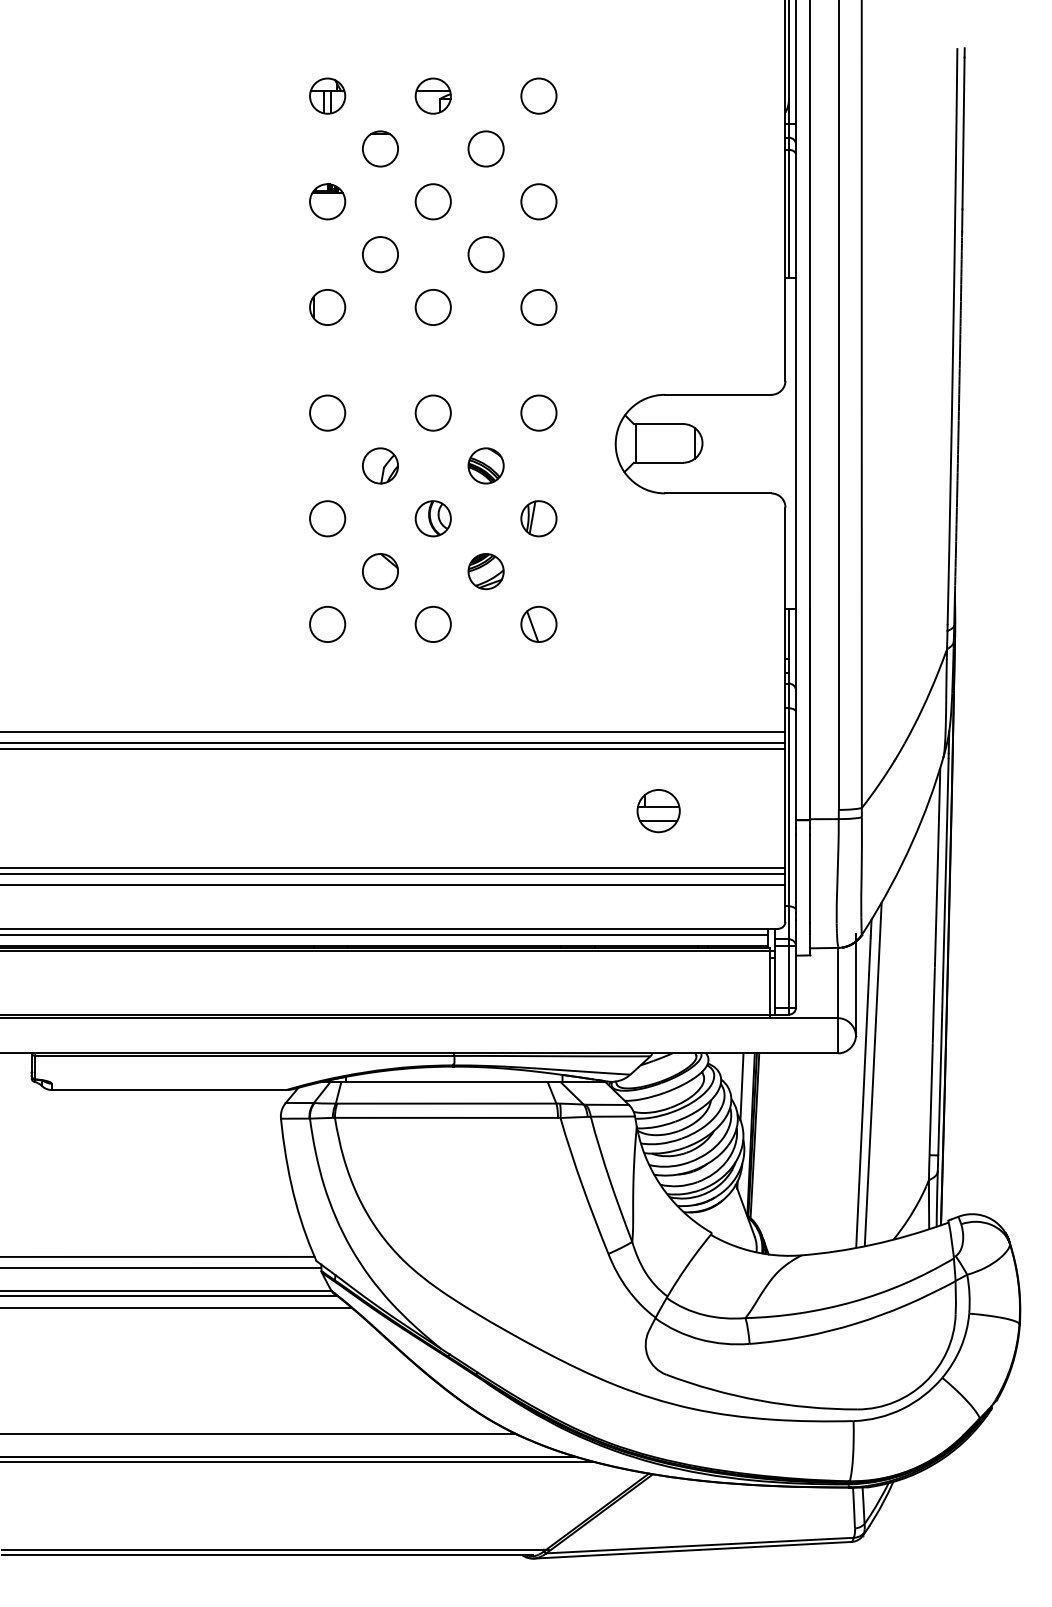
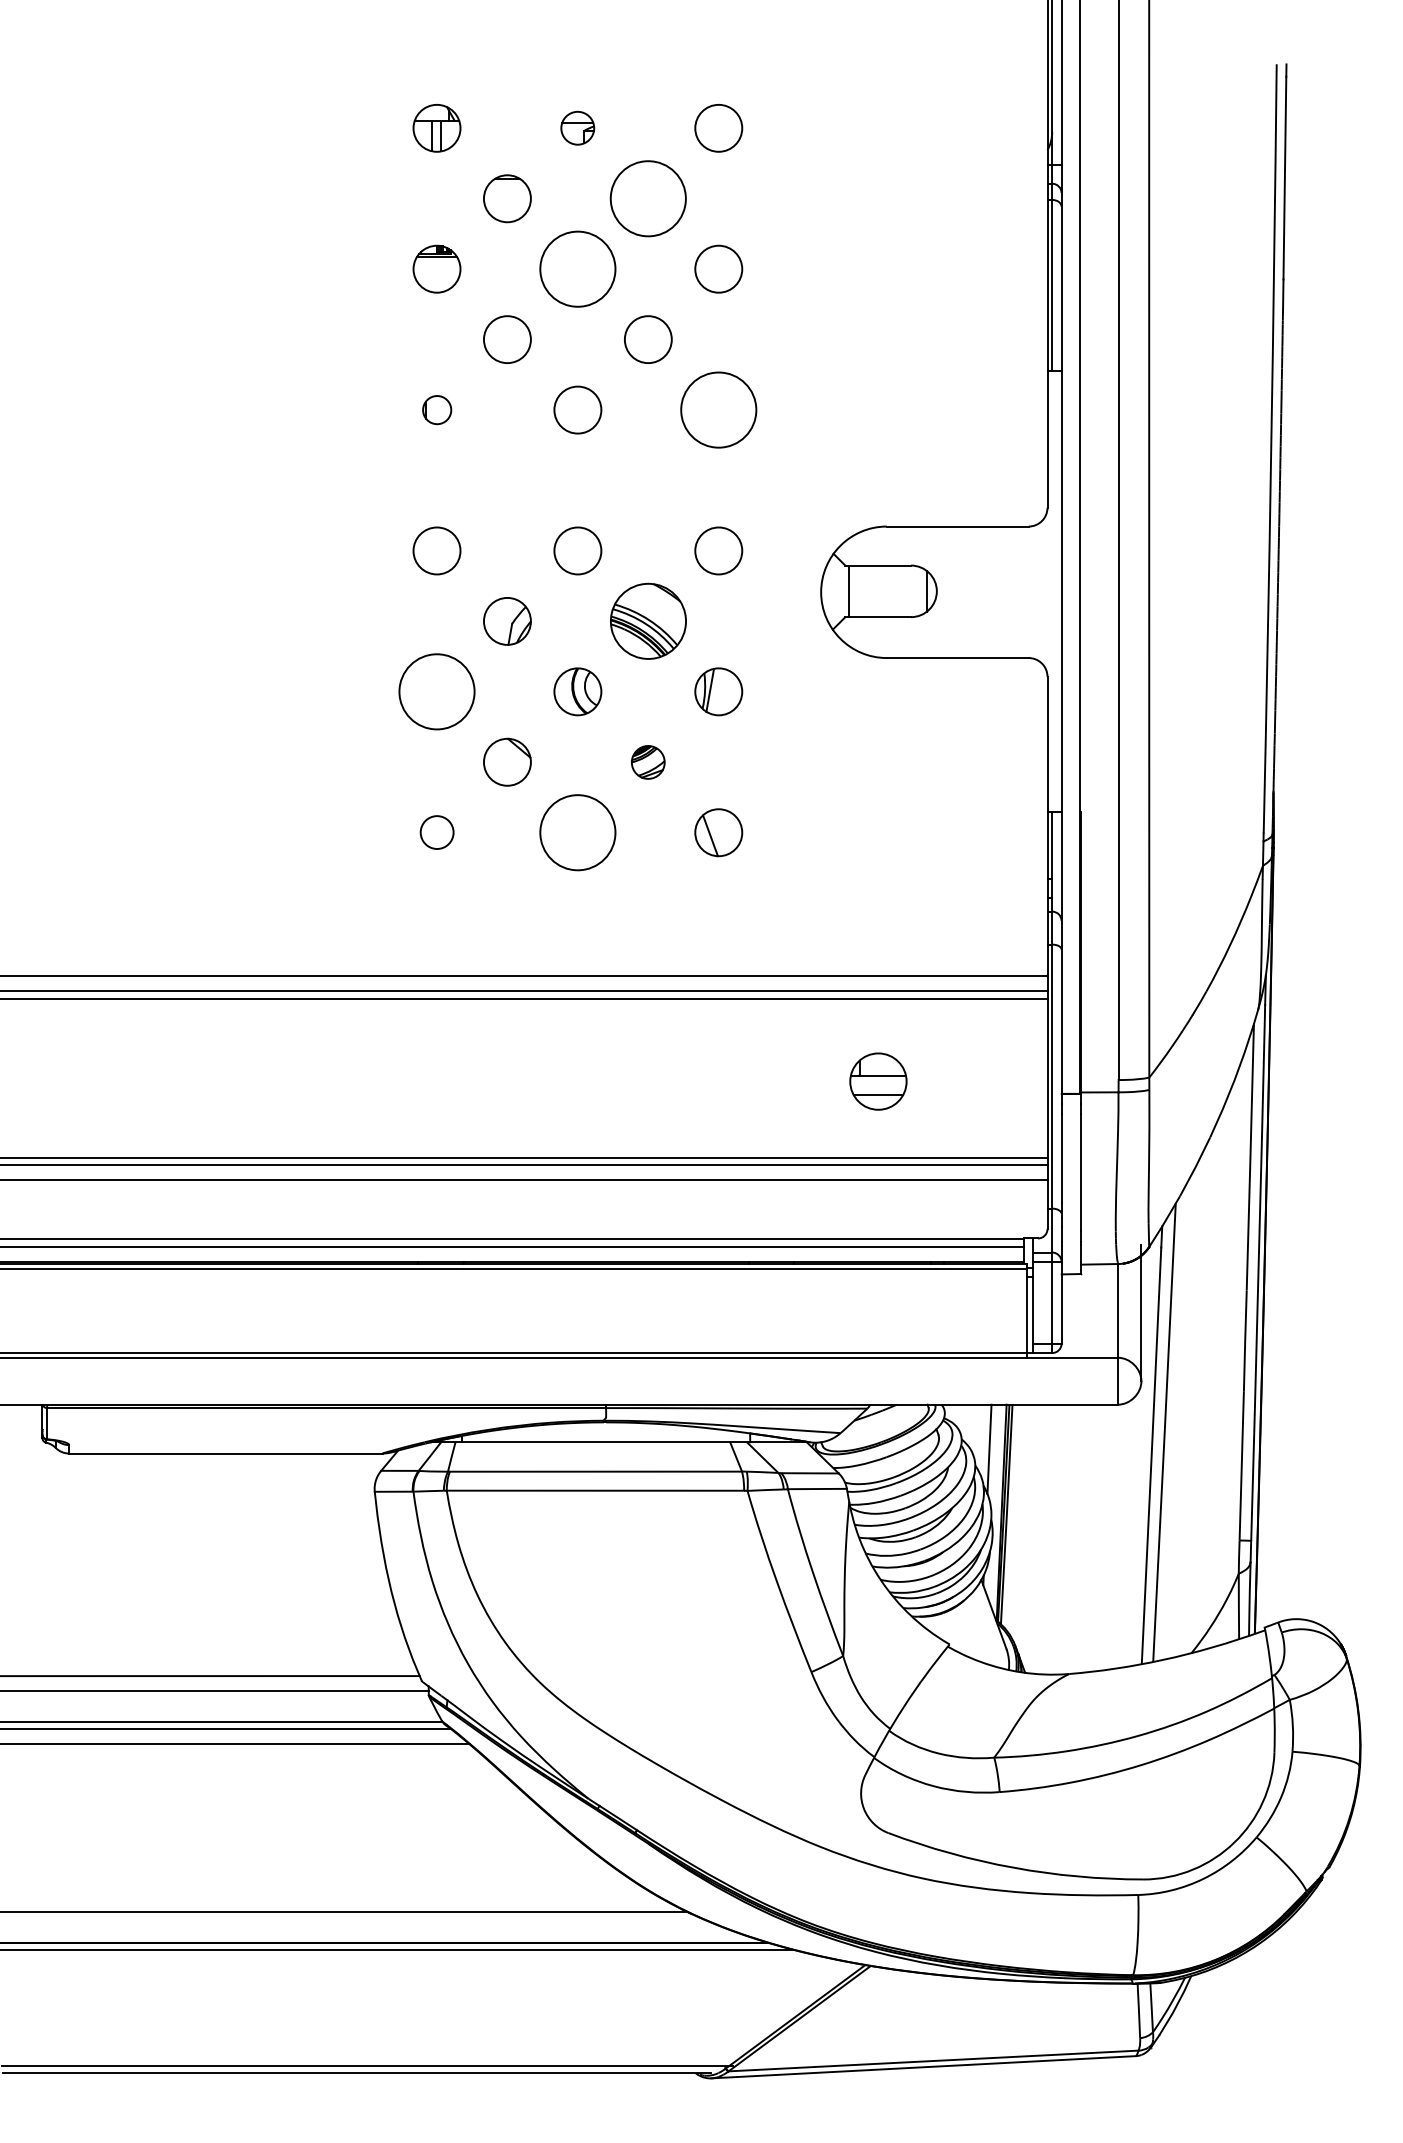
part: (432, 95) -> (576, 127), size x0.7
circle: (485, 148) -> (647, 198), size x1.6
circle: (432, 201) -> (576, 268), size x1.6
part: (327, 307) -> (436, 410), size x0.6
circle: (538, 307) -> (718, 410), size x1.6
part: (485, 465) -> (647, 620), size x1.6
circle: (327, 518) -> (436, 691), size x1.6
part: (485, 571) -> (647, 762), size x0.7
circle: (327, 623) -> (436, 831), size x0.7
circle: (432, 624) -> (576, 832), size x1.6

